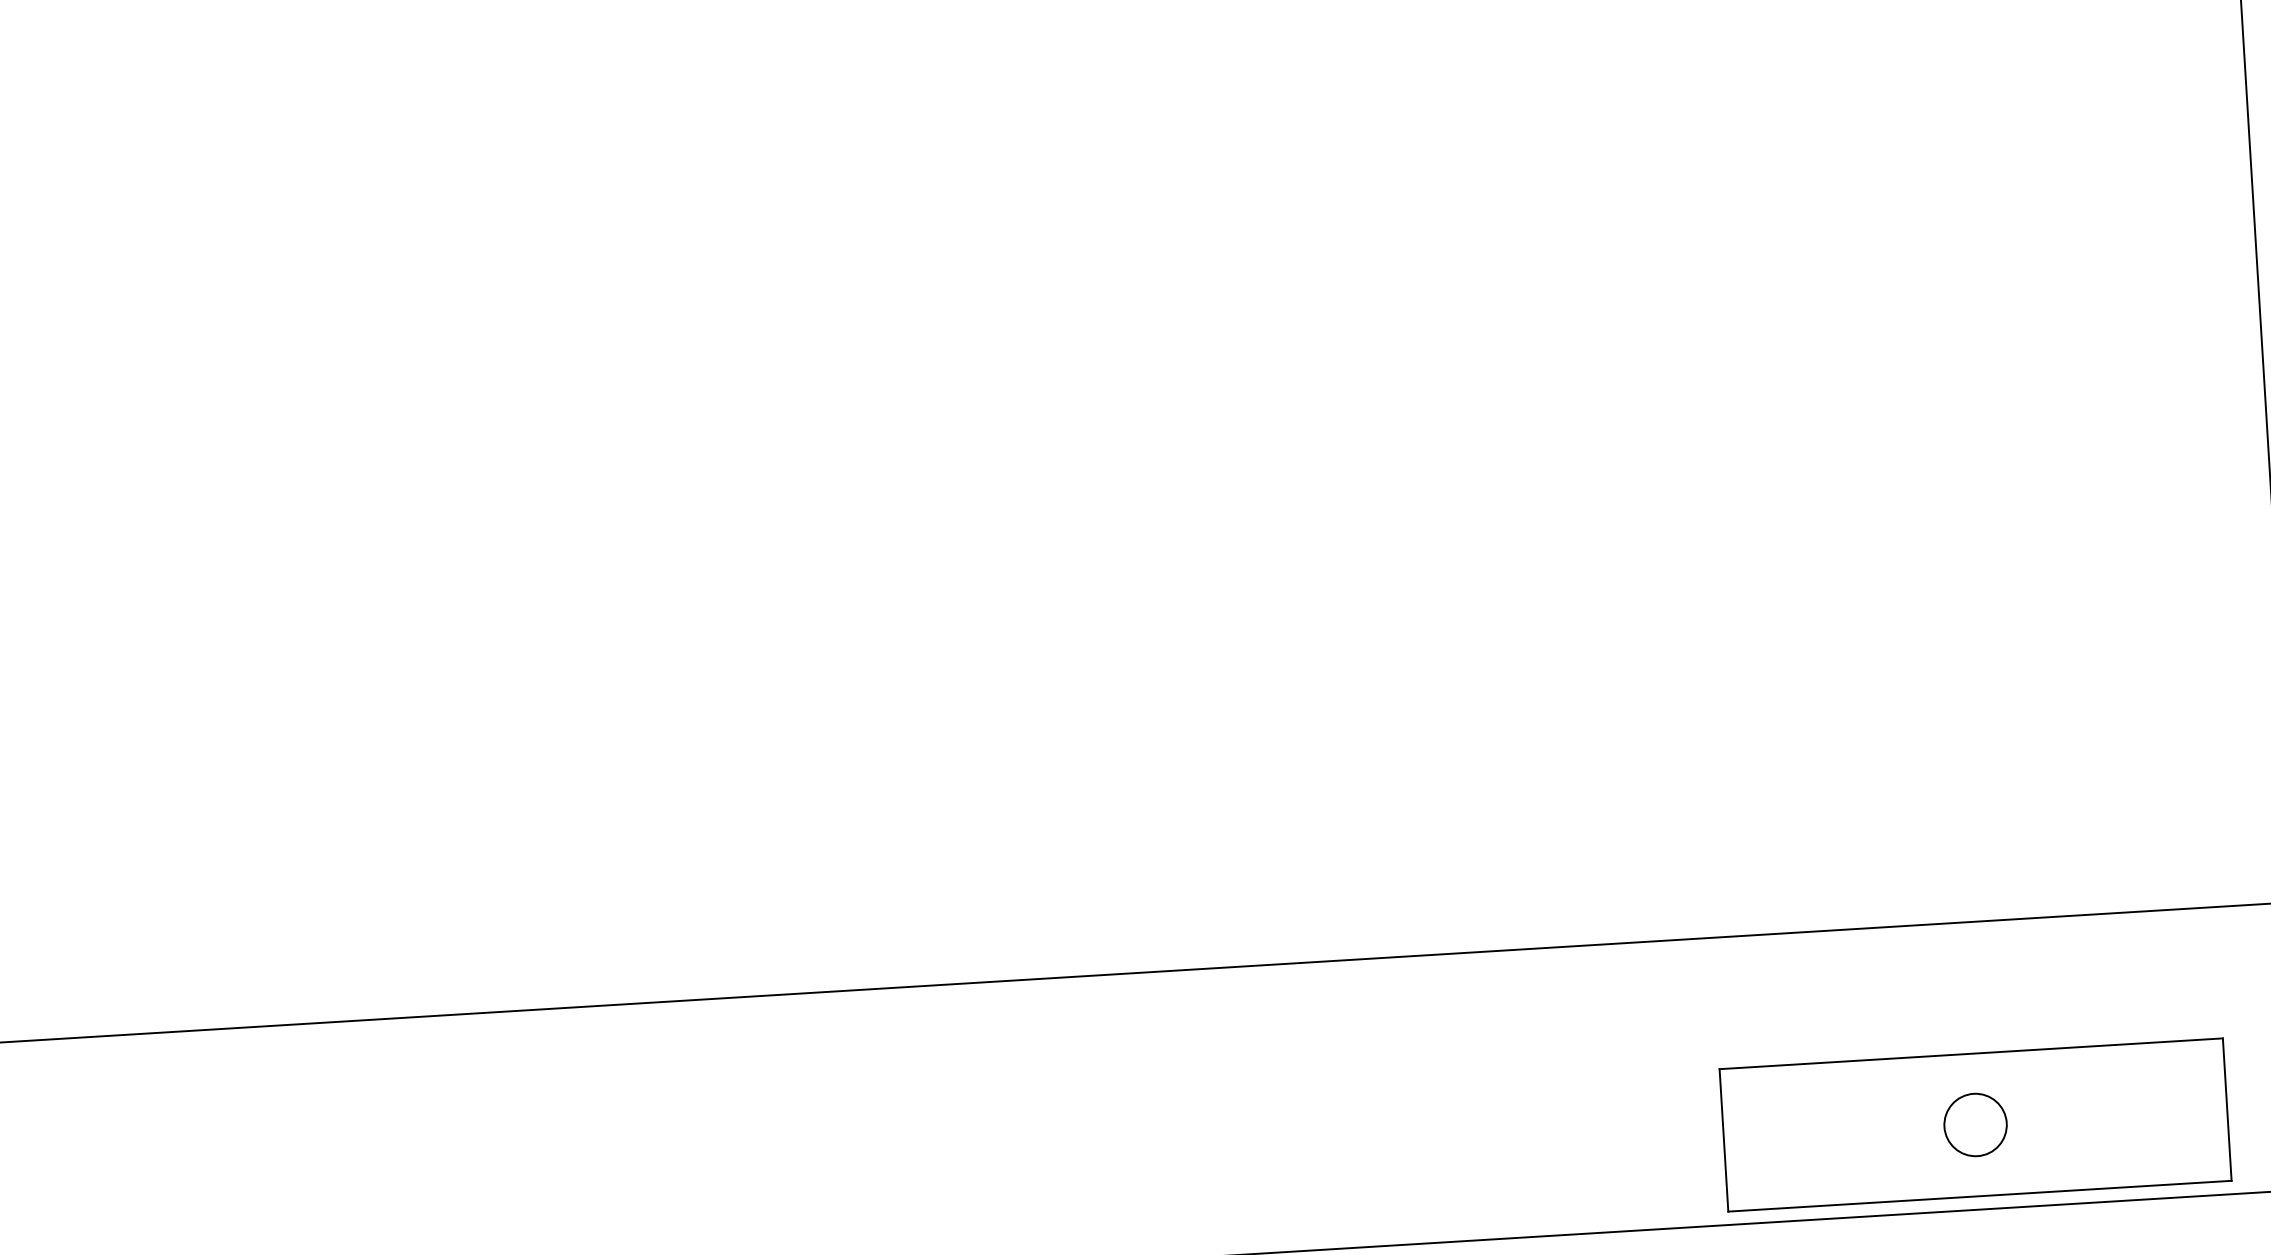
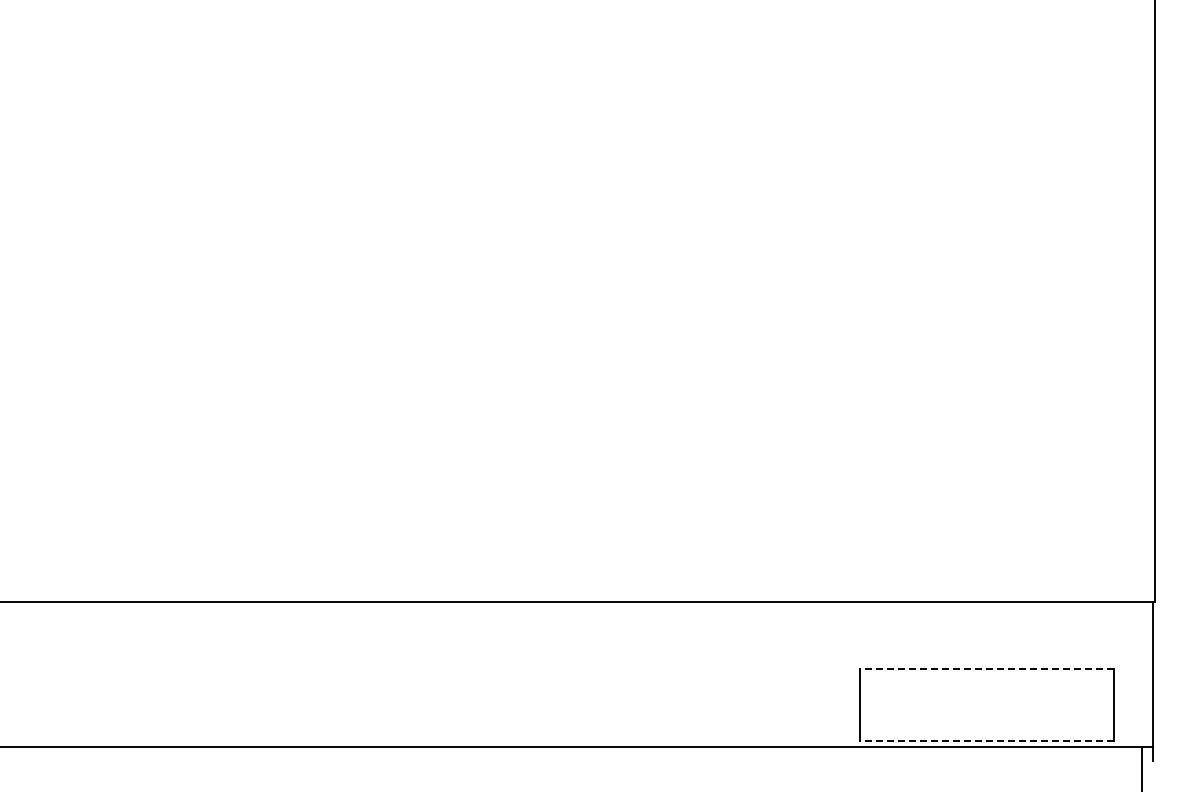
line: (1970, 1053) -> (986, 668), solid -> dashed
circle: (1974, 1124) -> (986, 704), removed
line: (1979, 1196) -> (986, 740), solid -> dashed

